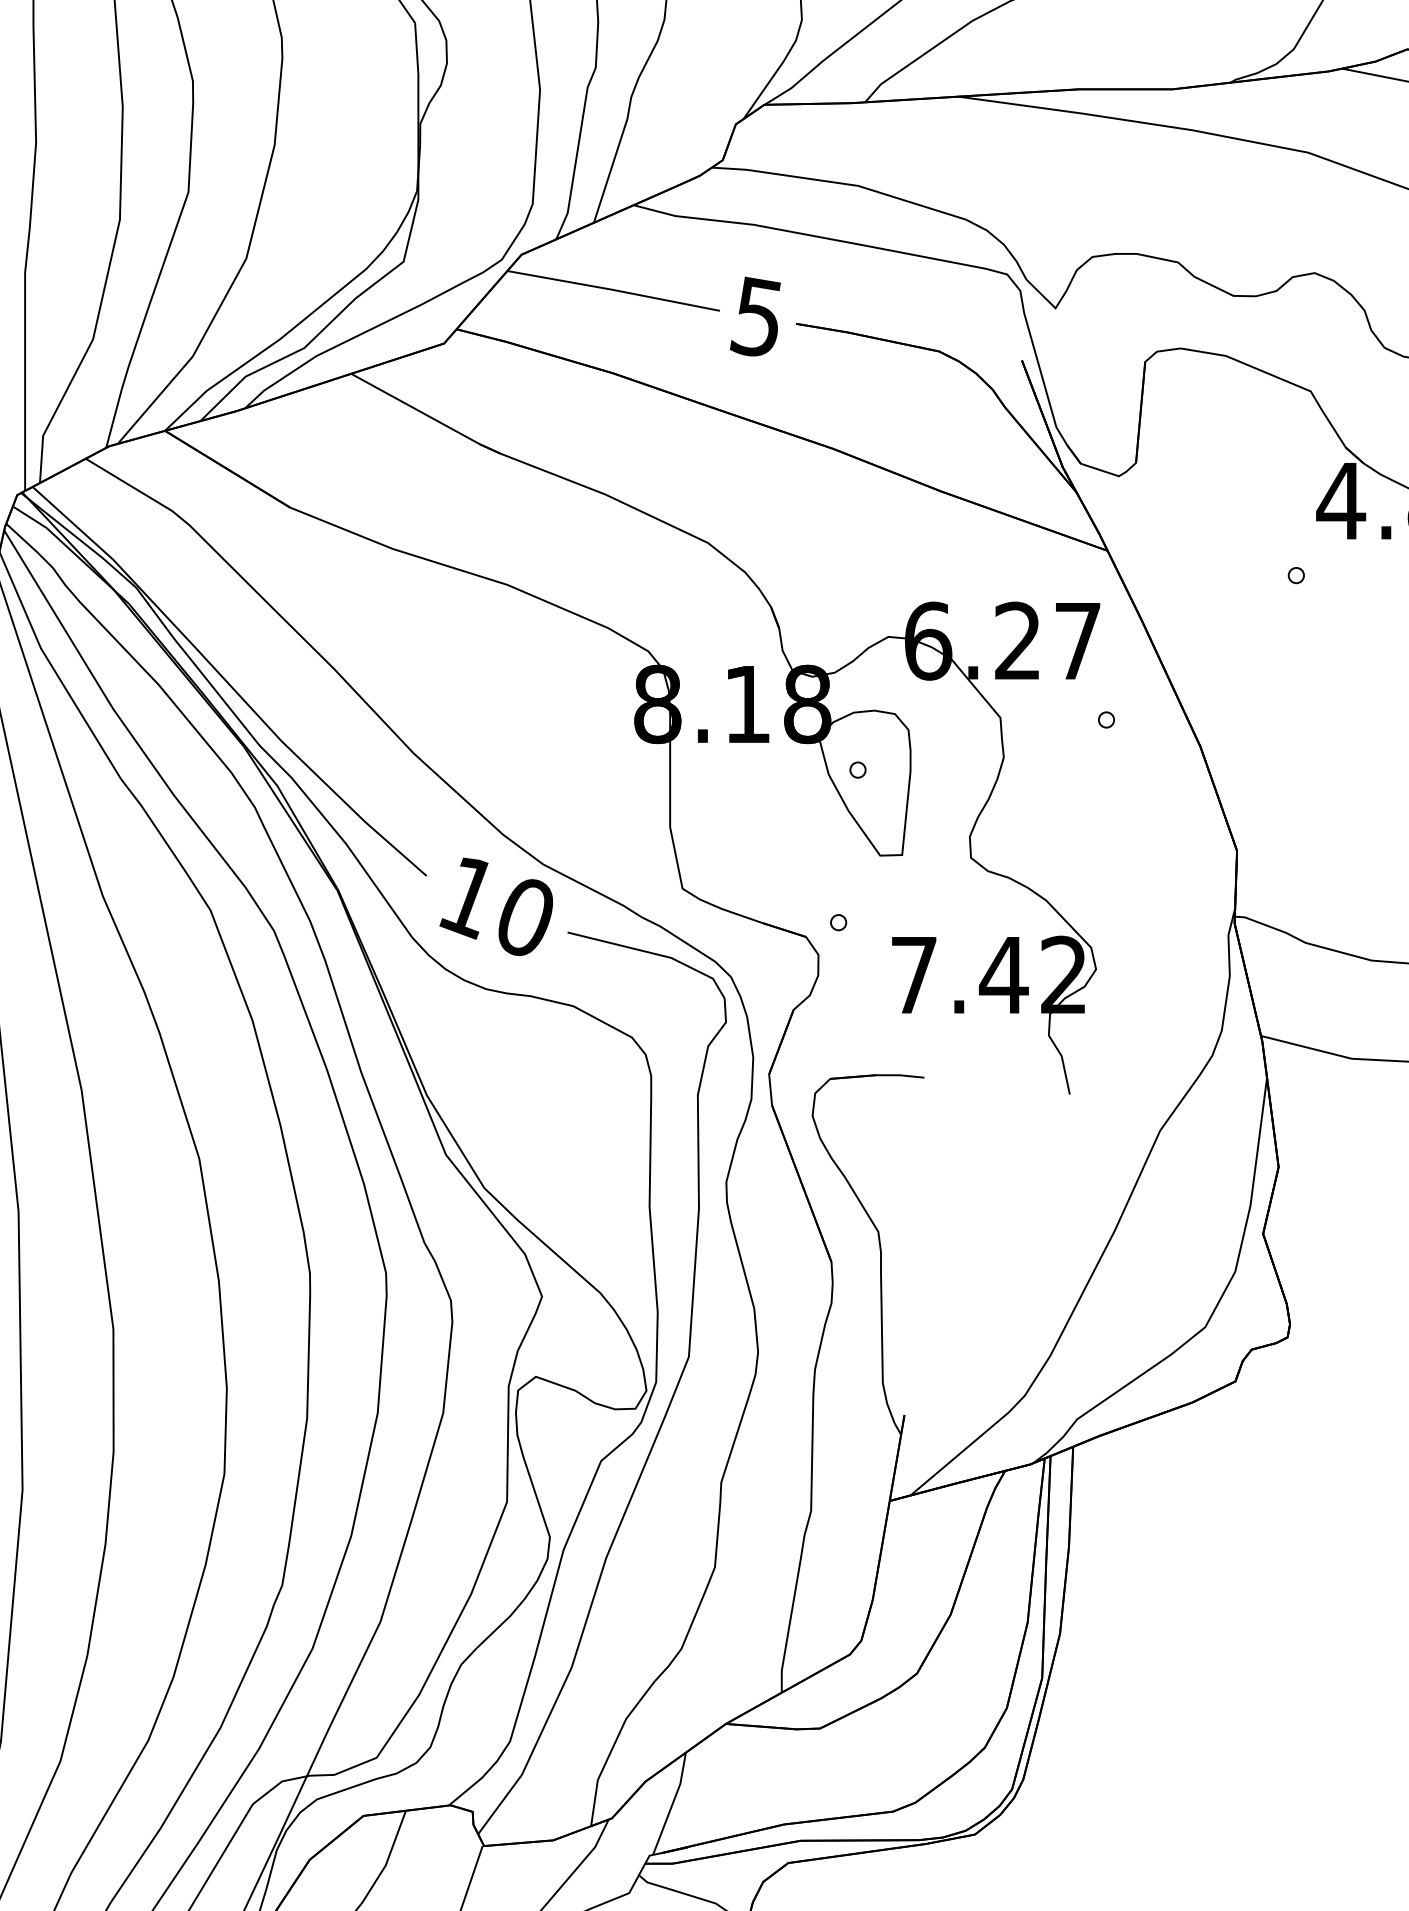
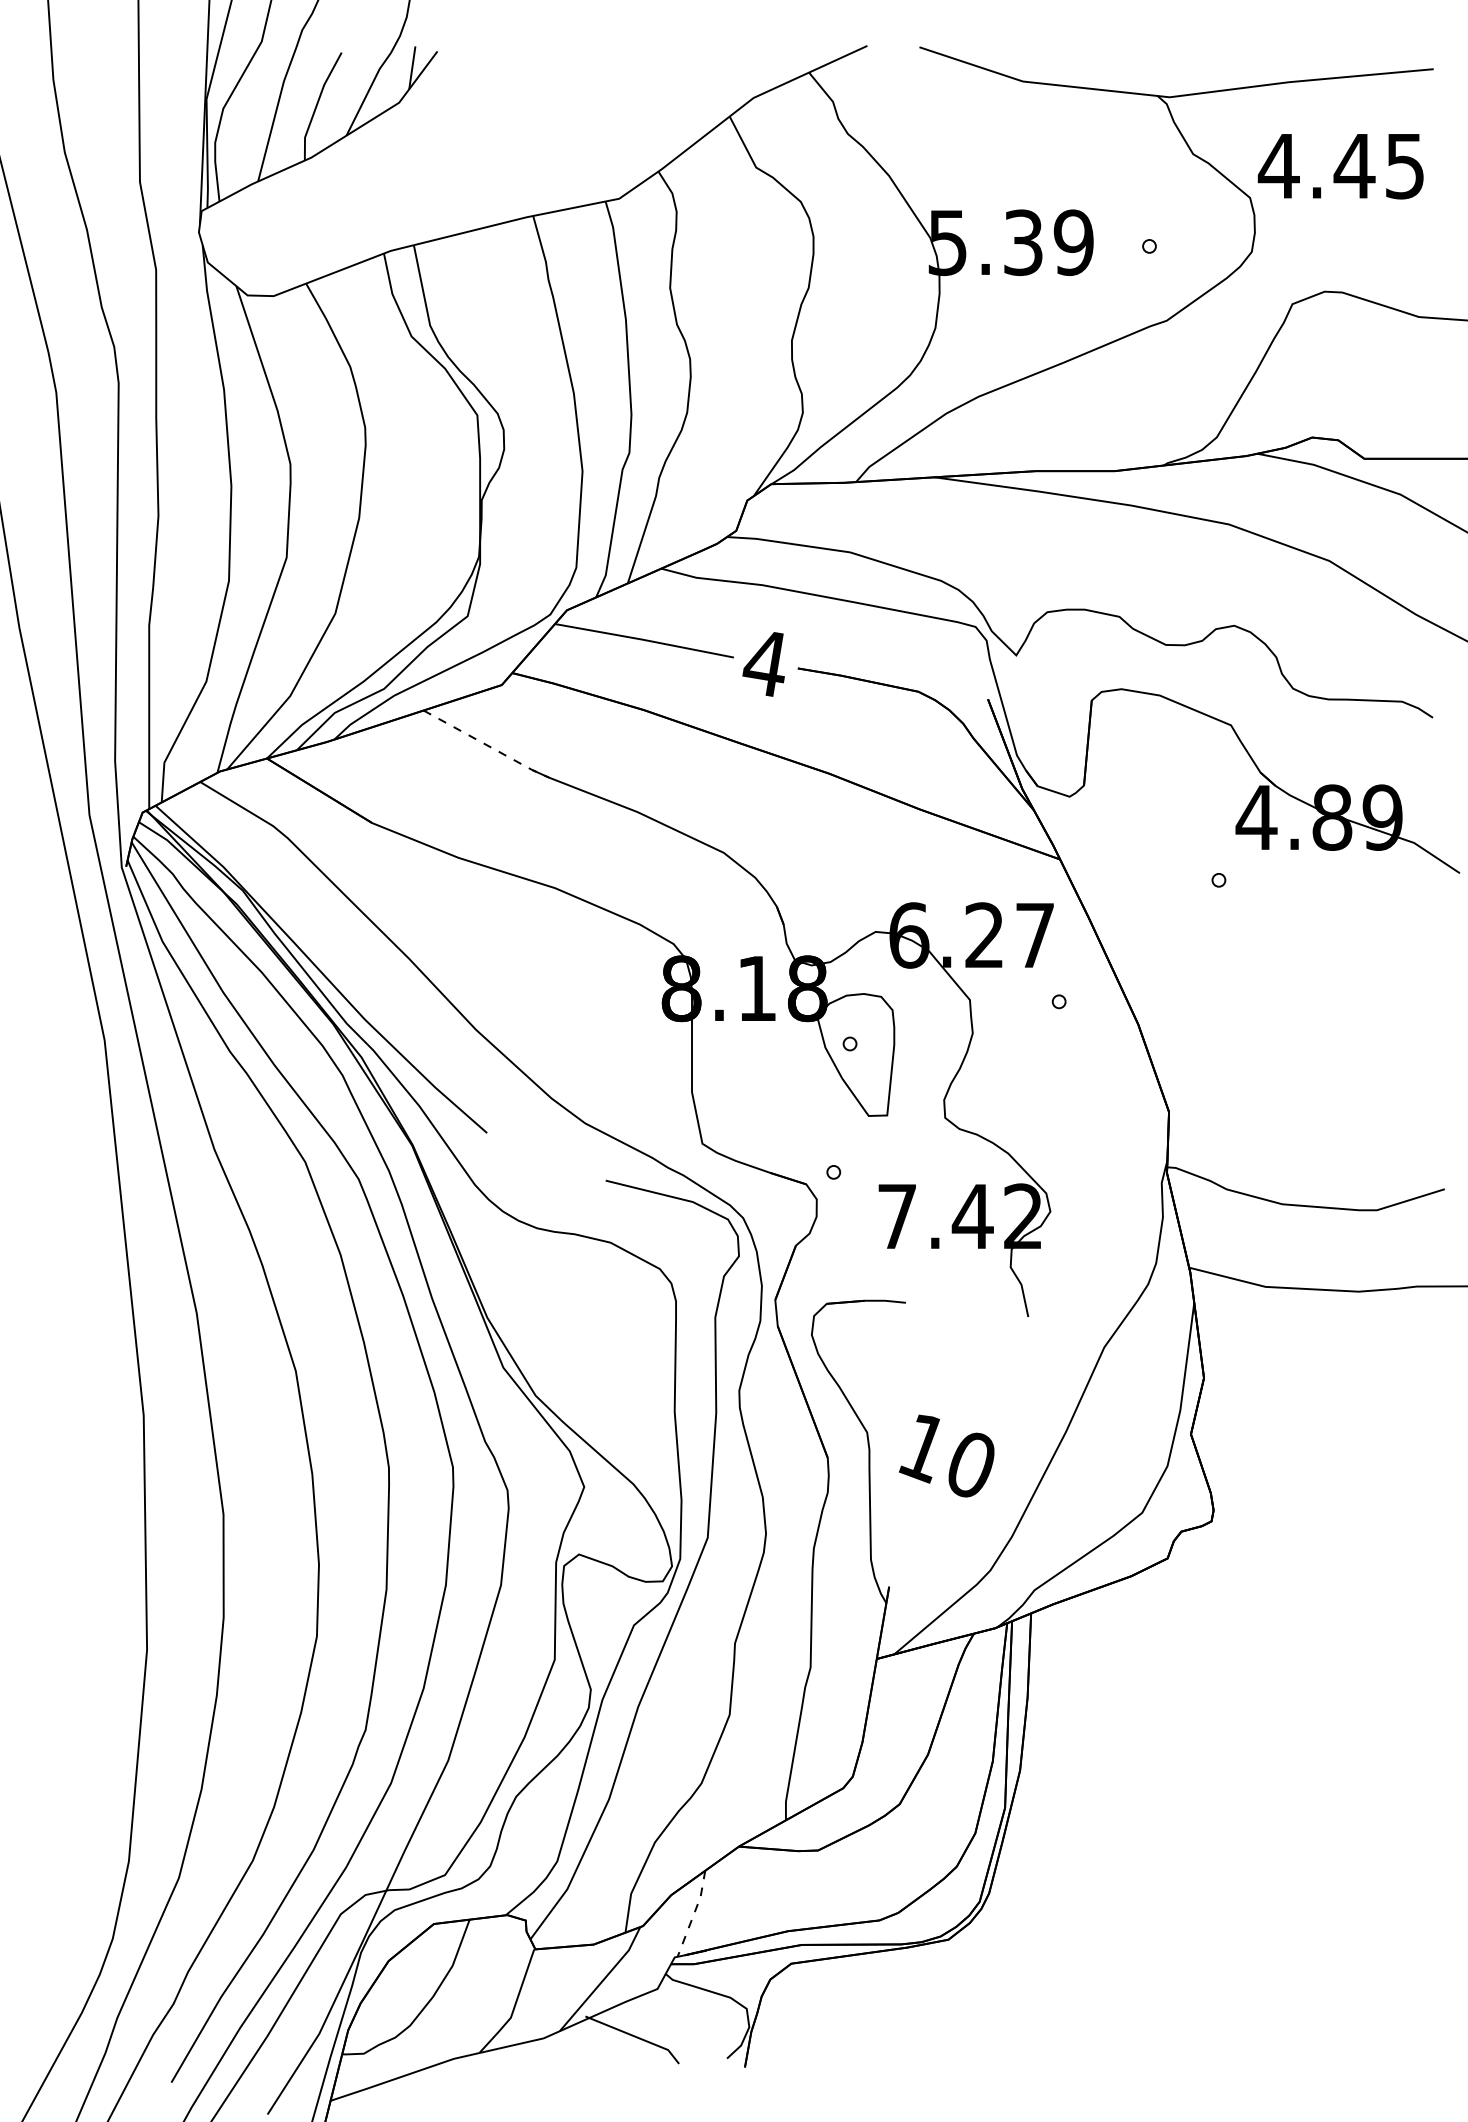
text: (755, 316) -> (763, 662), 5 -> 4
line: (425, 415) -> (486, 745), solid -> dashed
text: (496, 906) -> (946, 1455), moved
line: (671, 1804) -> (693, 1914), solid -> dashed

